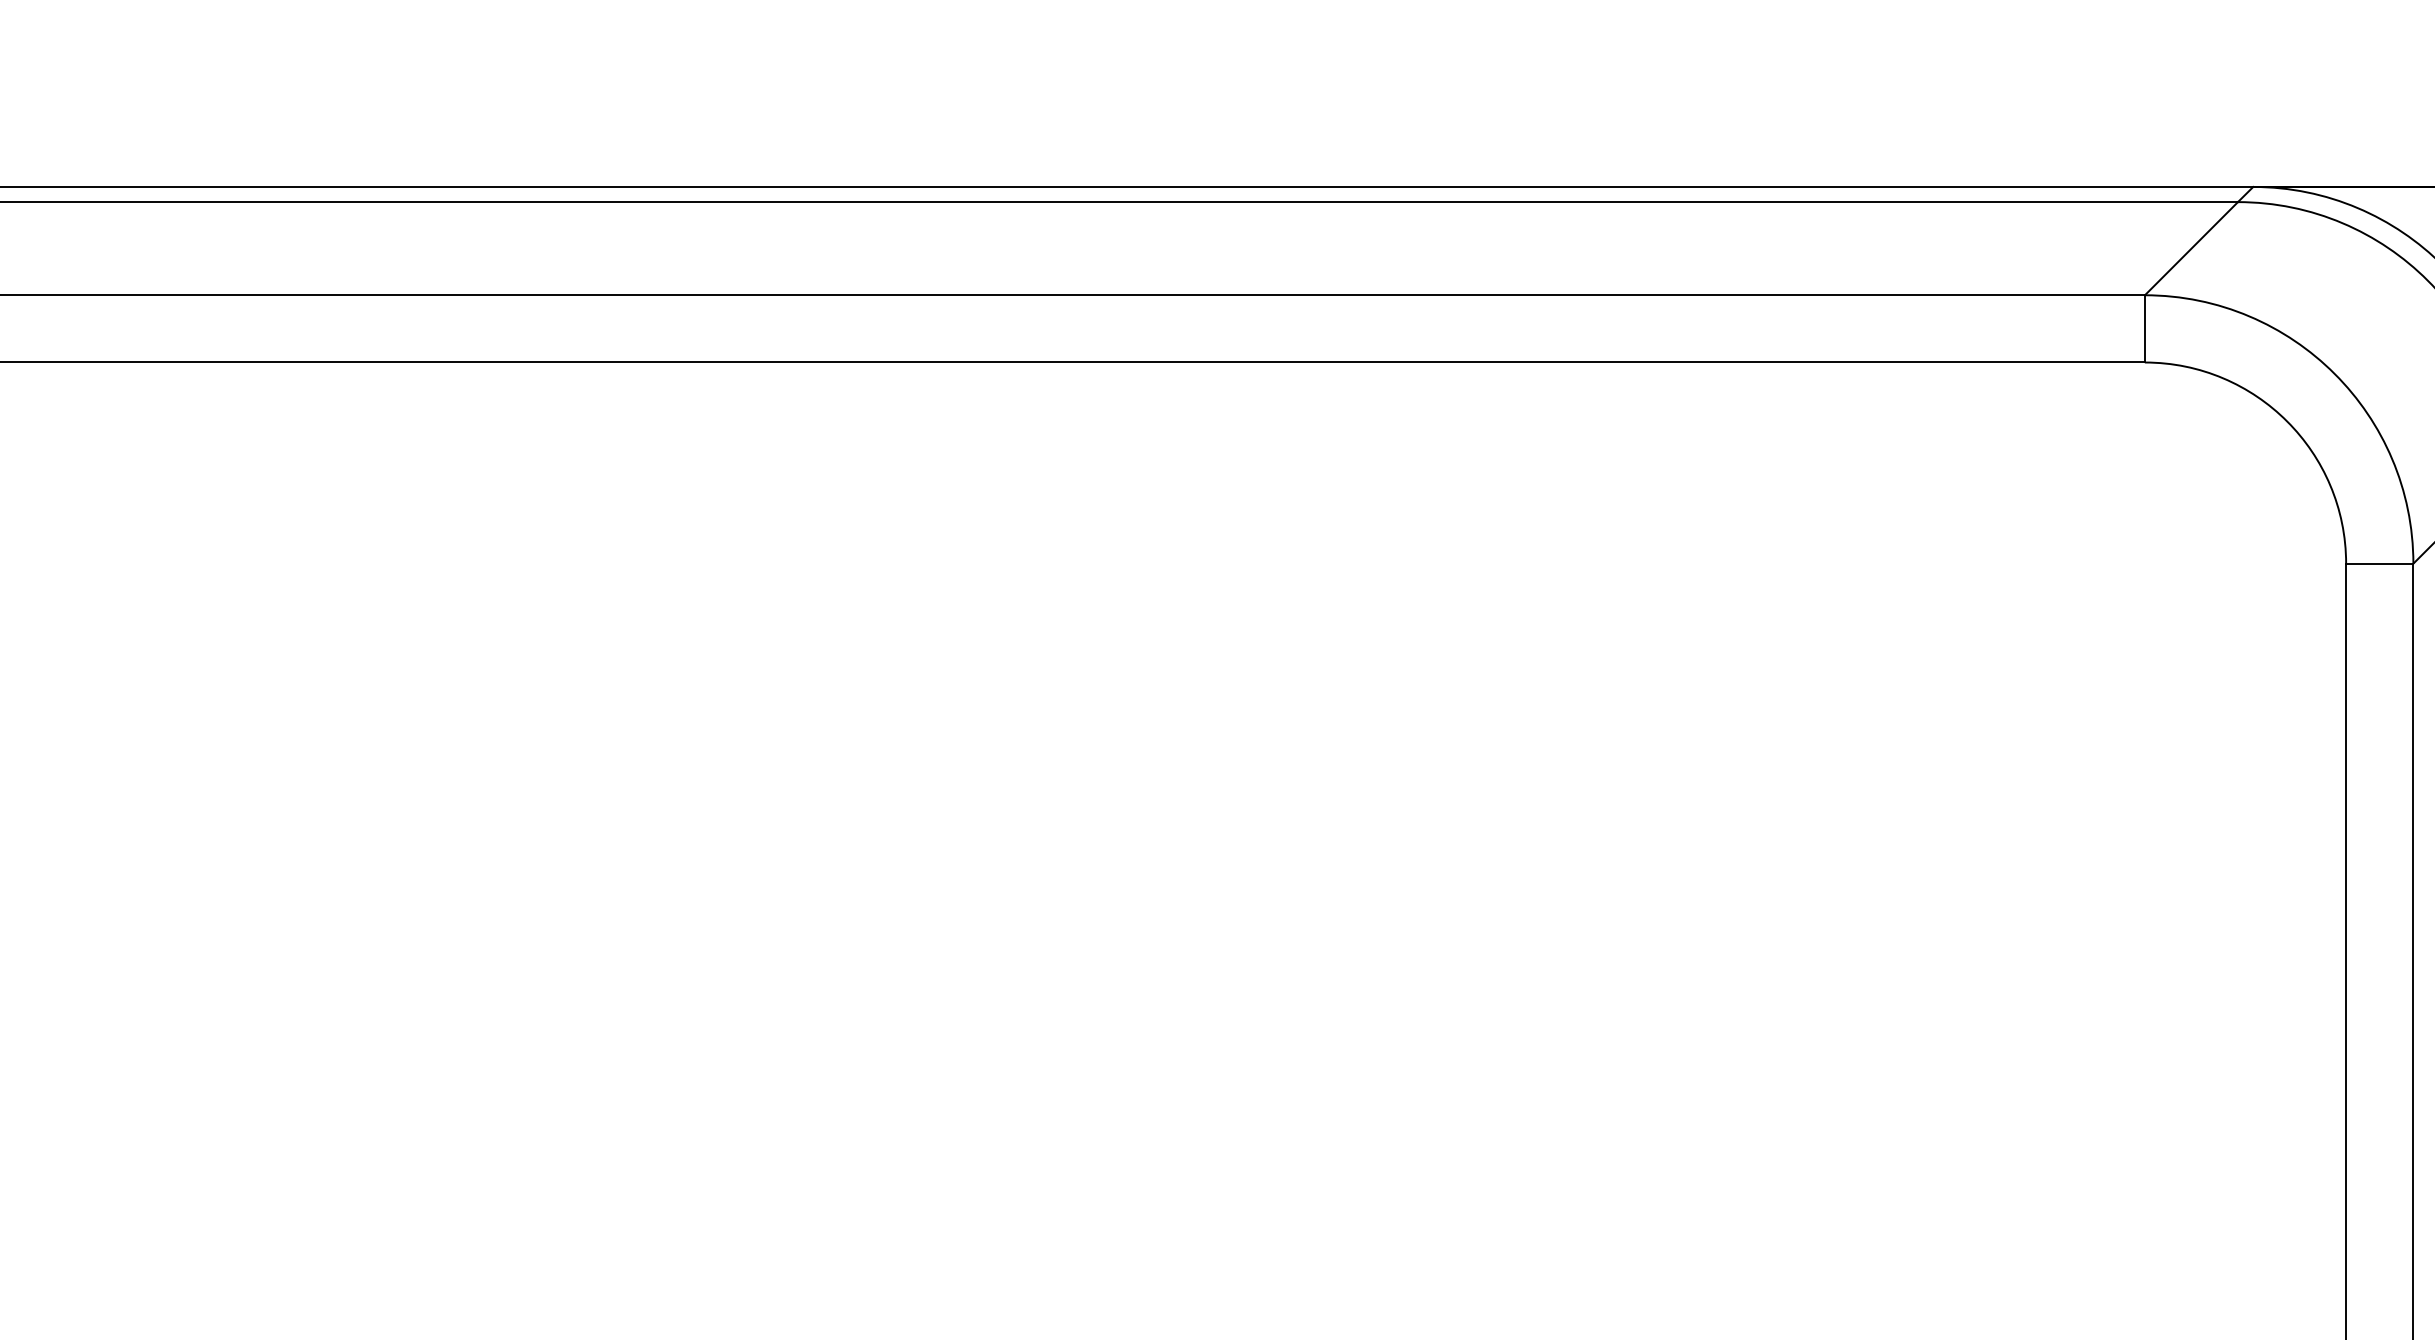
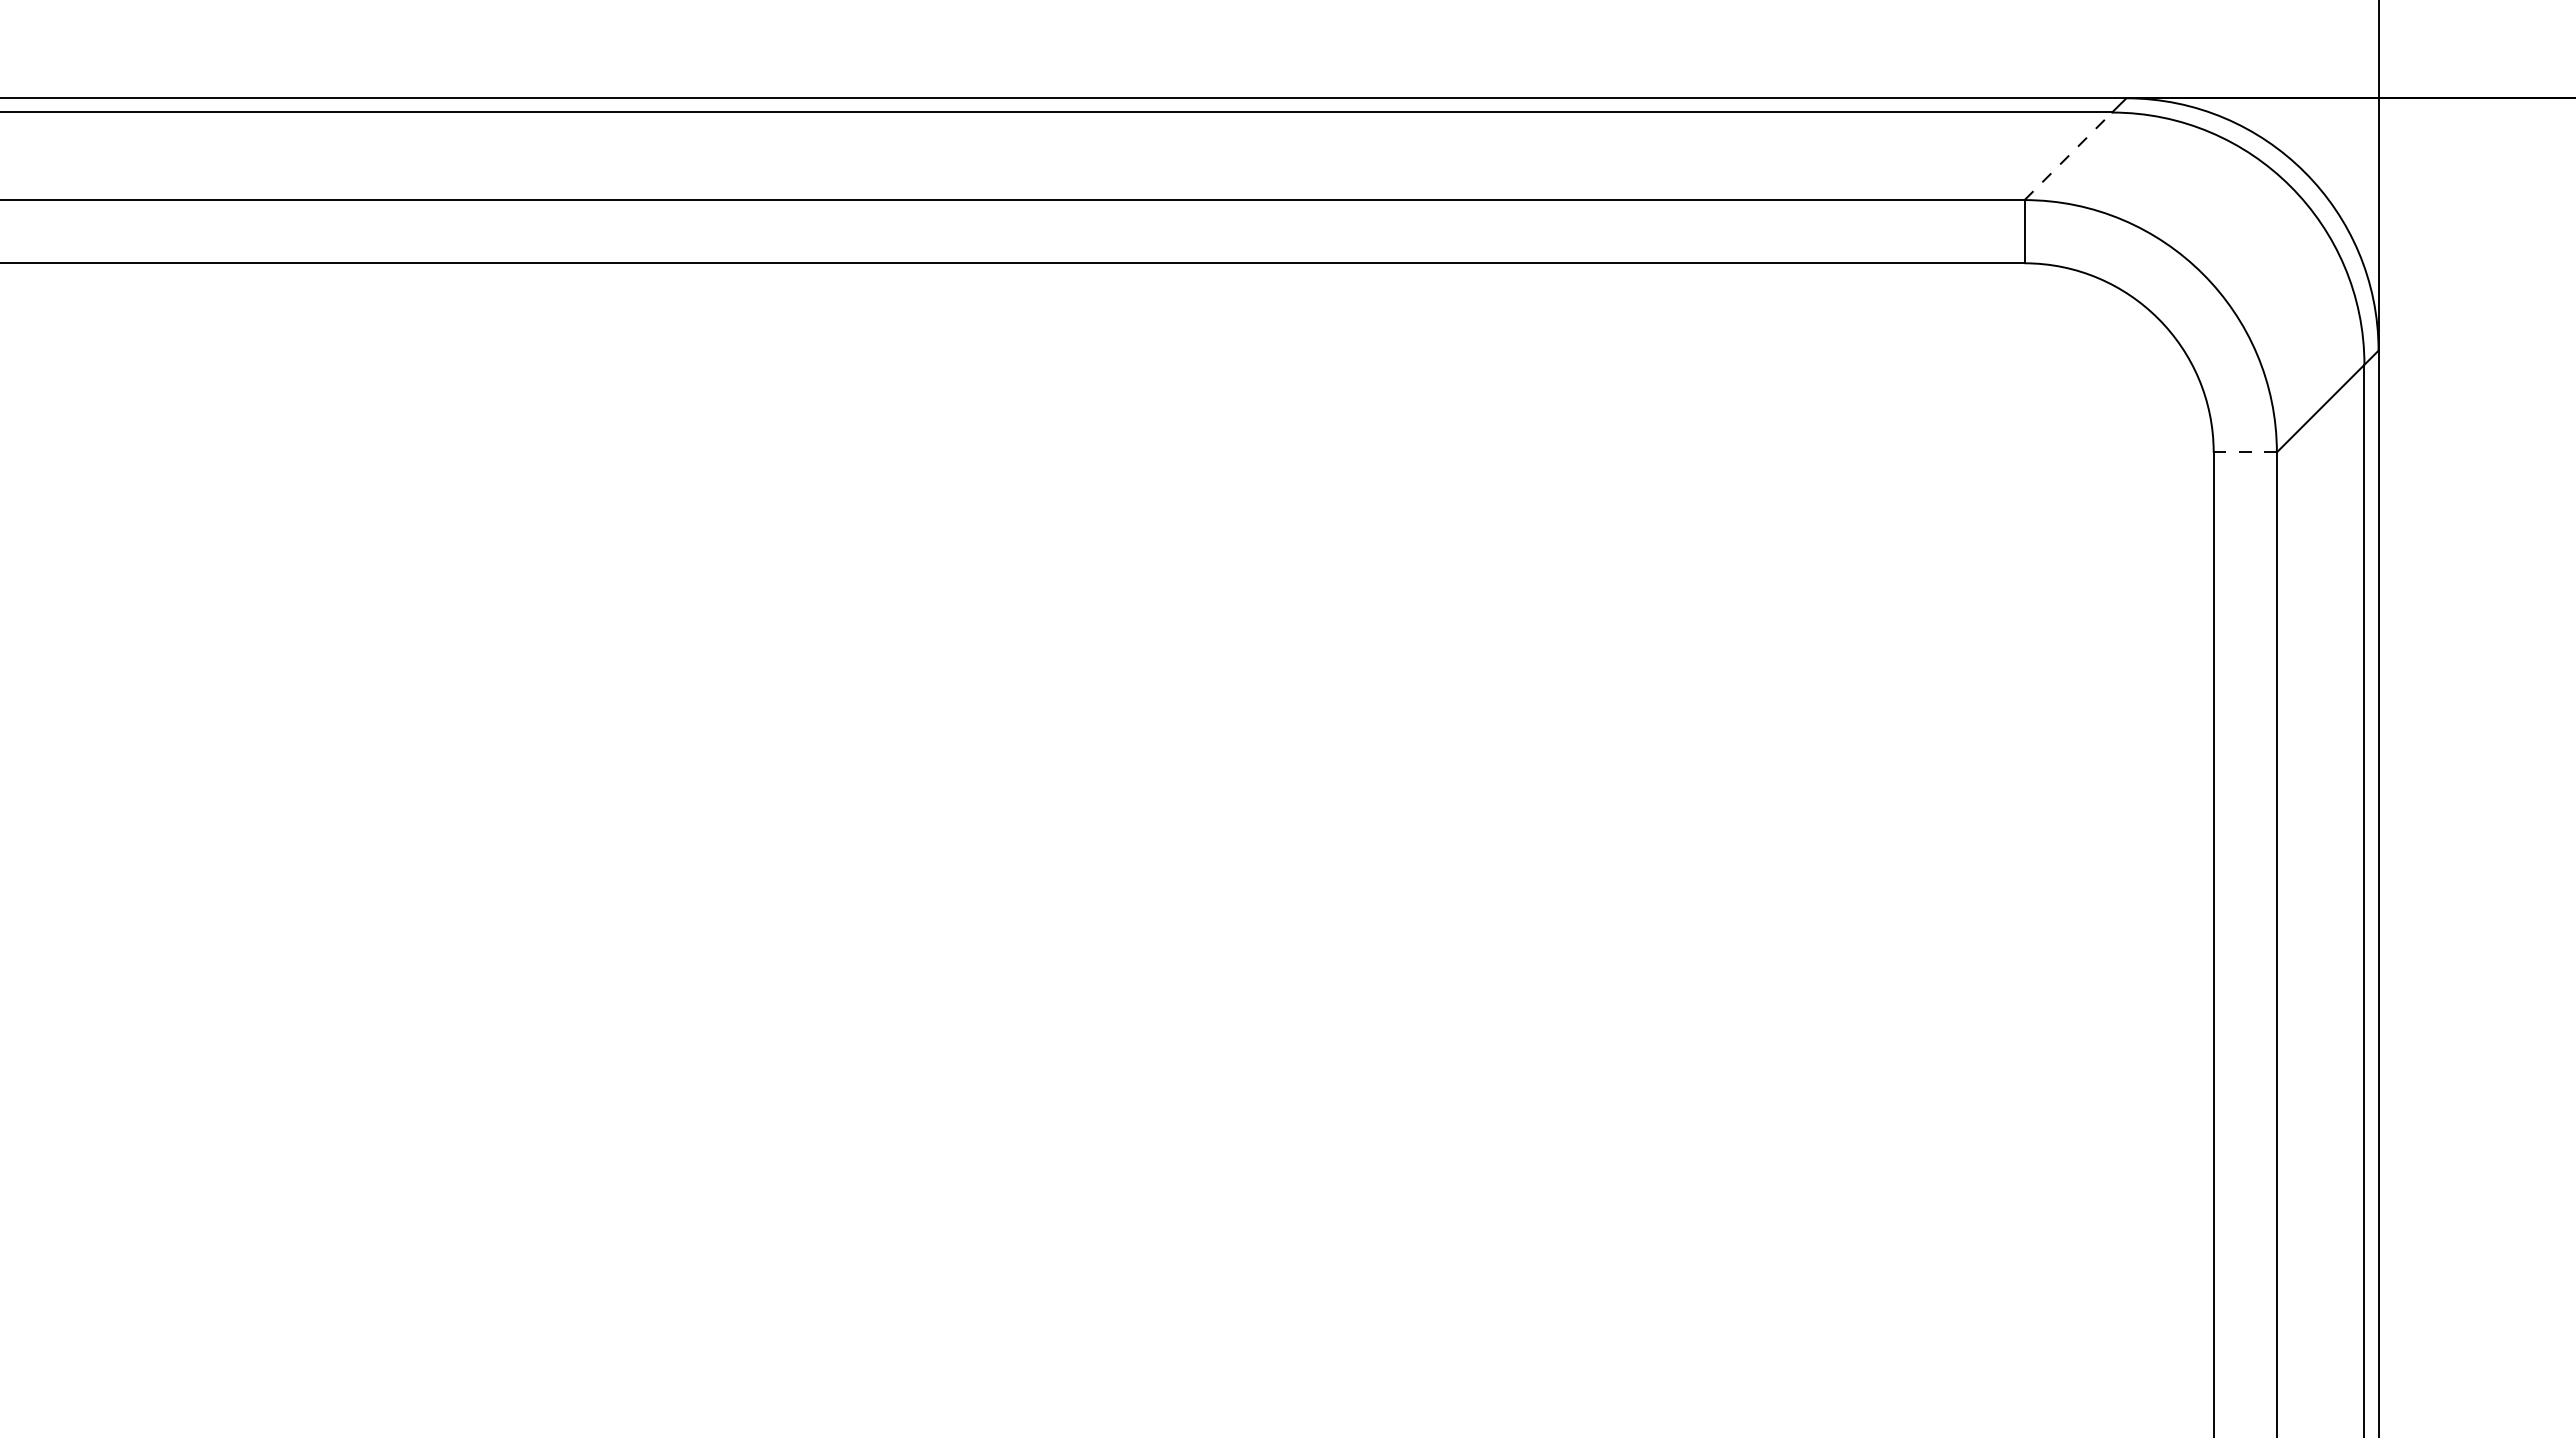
line: (2191, 248) -> (2068, 156), solid -> dashed
line: (2379, 563) -> (2245, 452), solid -> dashed

